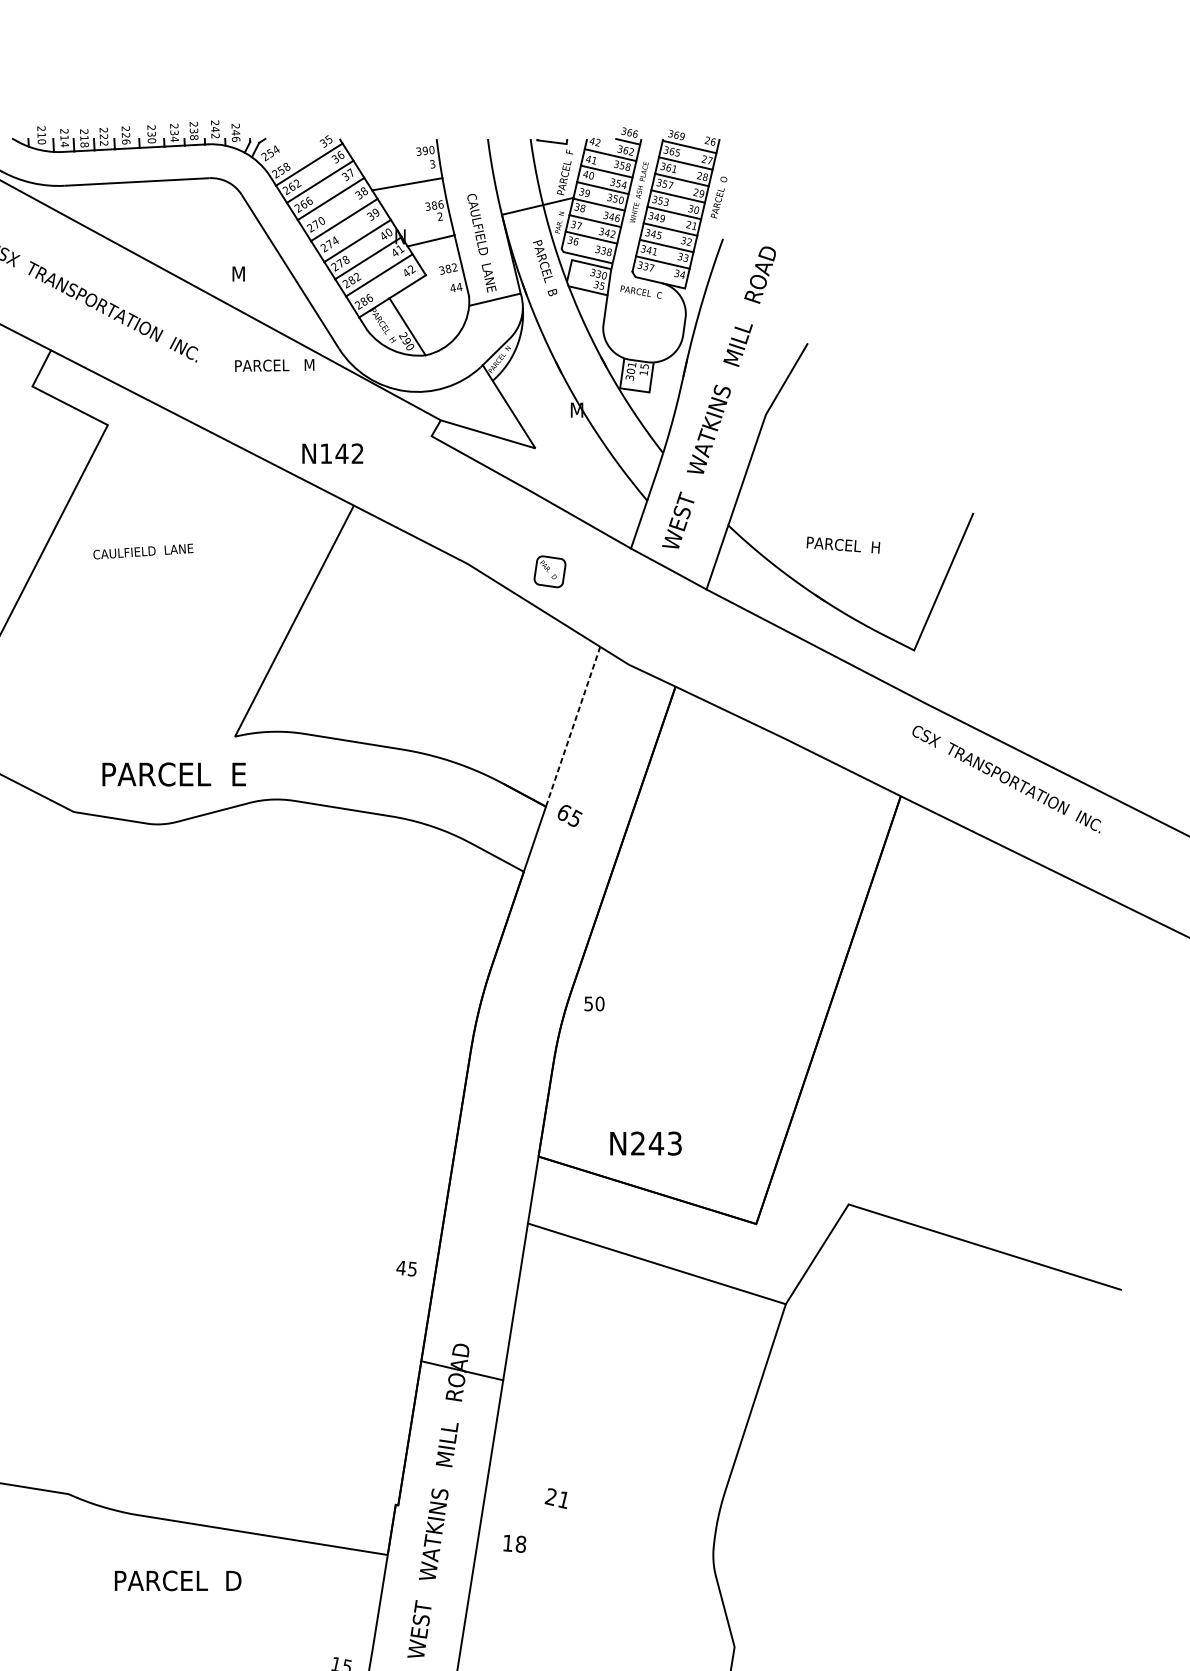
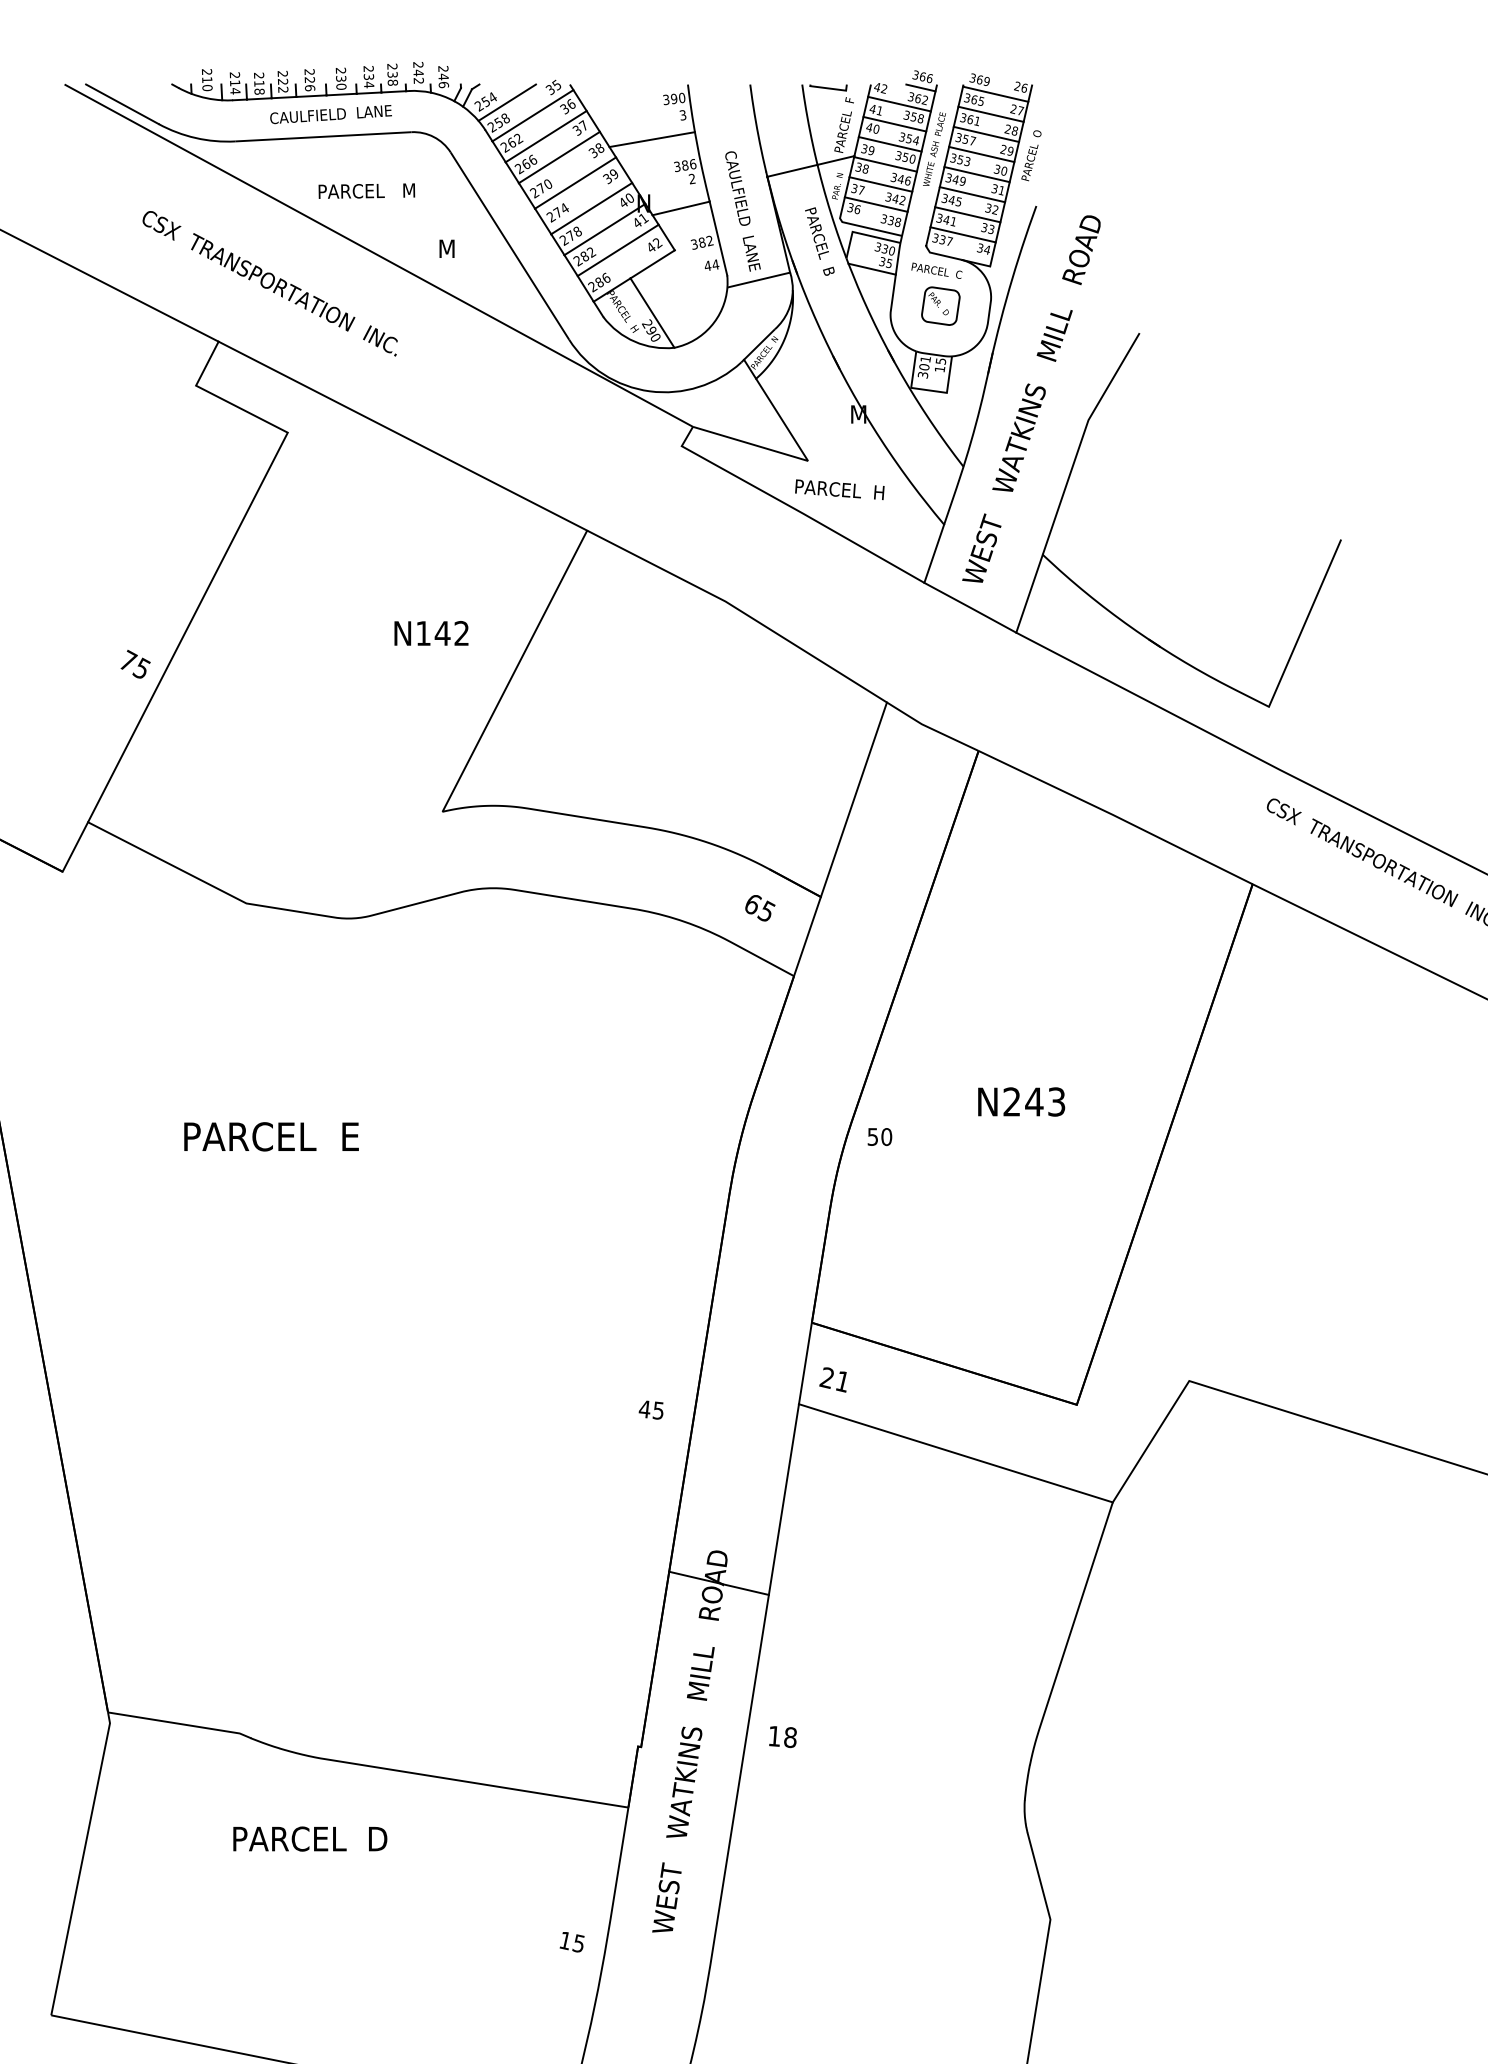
line: (287, 153) -> (506, 102), added
text: (688, 224) -> (994, 188), 21 -> 31
text: (274, 364) -> (366, 190), moved
text: (332, 453) -> (431, 633), moved
text: (843, 544) -> (839, 489), moved
text: (142, 551) -> (330, 114), moved
part: (549, 571) -> (940, 305), moved
line: (572, 726) -> (853, 799), dashed -> solid
text: (174, 774) -> (271, 1136), moved
text: (570, 816) -> (760, 908), moved
text: (645, 1143) -> (1021, 1101), moved
text: (405, 1268) -> (650, 1409), moved
text: (555, 1498) -> (832, 1379), moved
text: (514, 1544) -> (782, 1737), moved
text: (178, 1580) -> (310, 1838), moved

